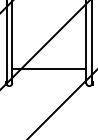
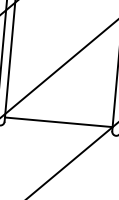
line: (49, 69) -> (58, 122), moved

